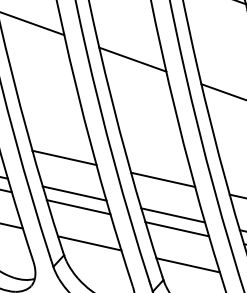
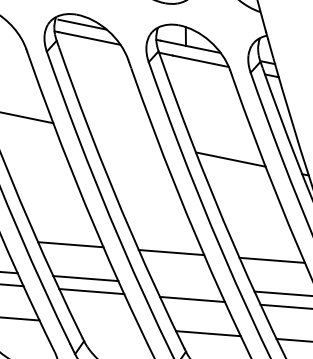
line: (132, 59) -> (124, 137), removed
line: (173, 214) -> (186, 285), removed
line: (89, 243) -> (107, 325), removed

